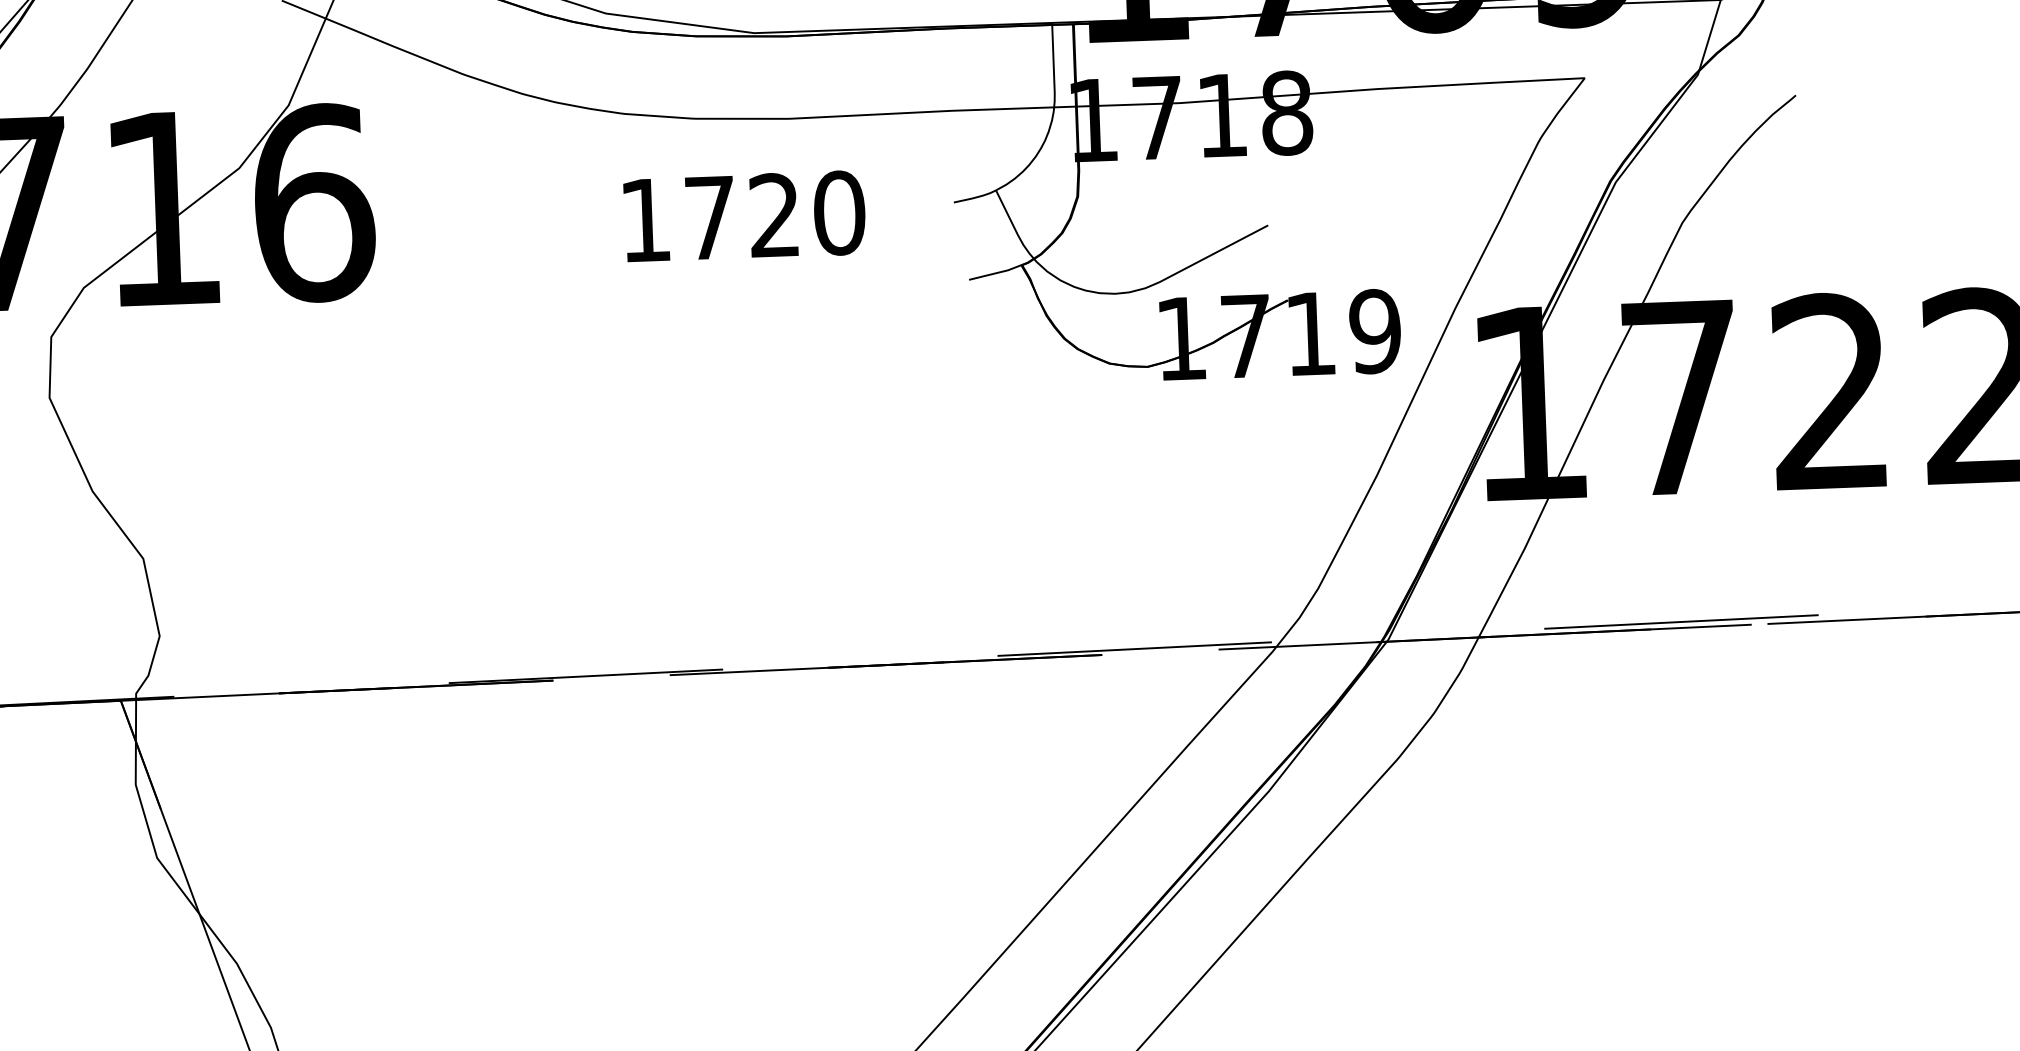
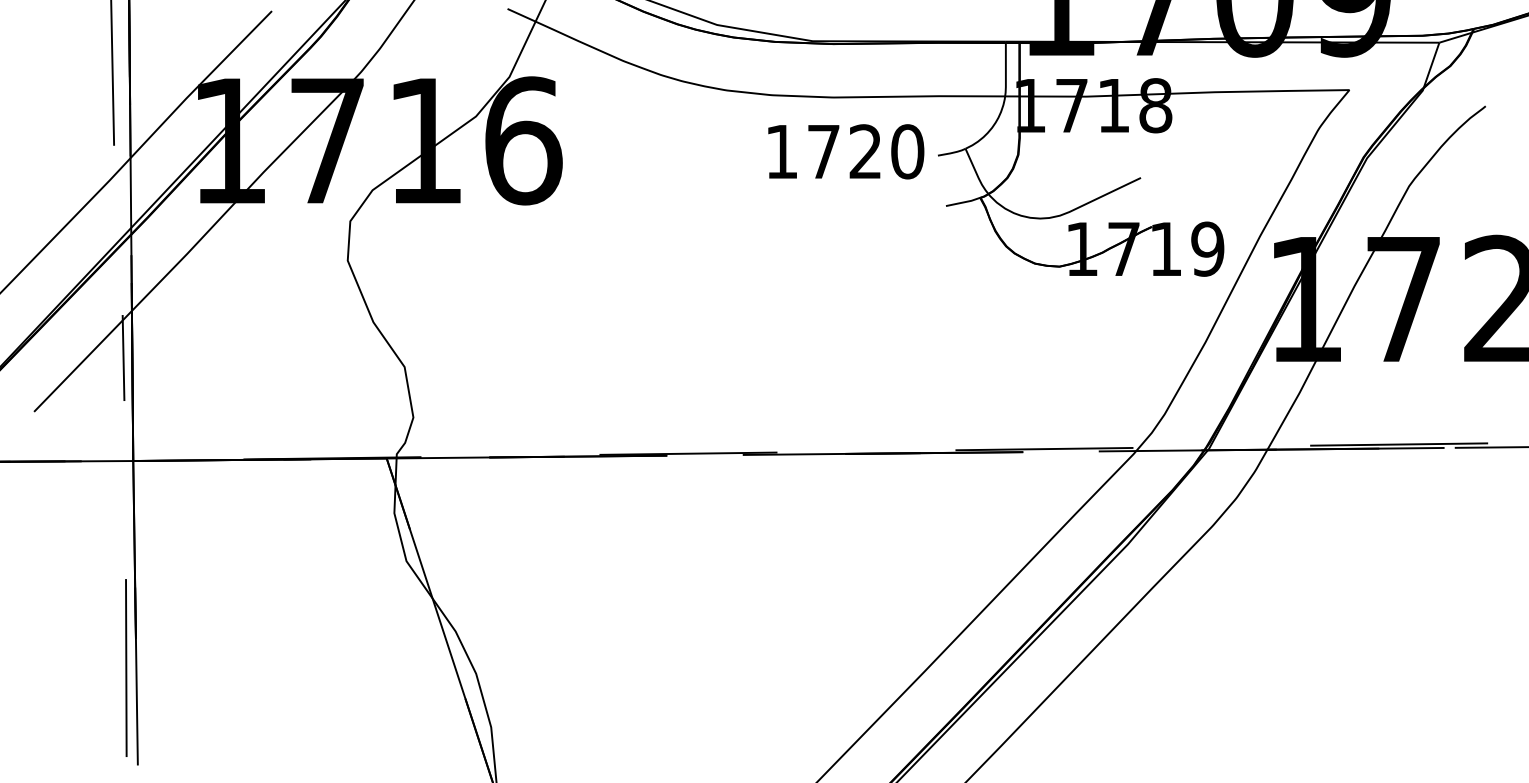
text: (745, 216) -> (846, 151), moved

